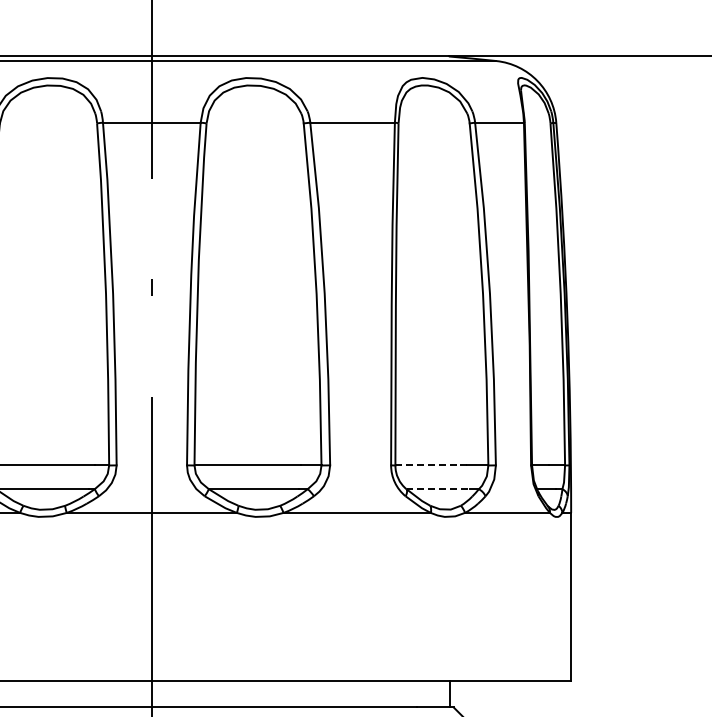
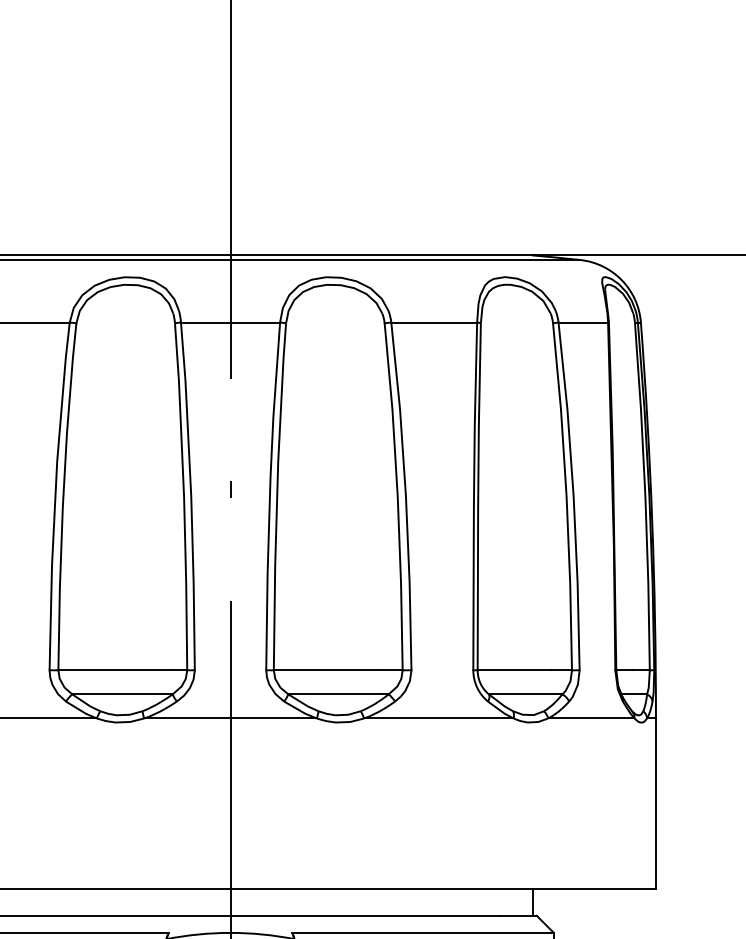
line: (431, 465) -> (514, 670), dashed -> solid
line: (438, 489) -> (521, 694), dashed -> solid

